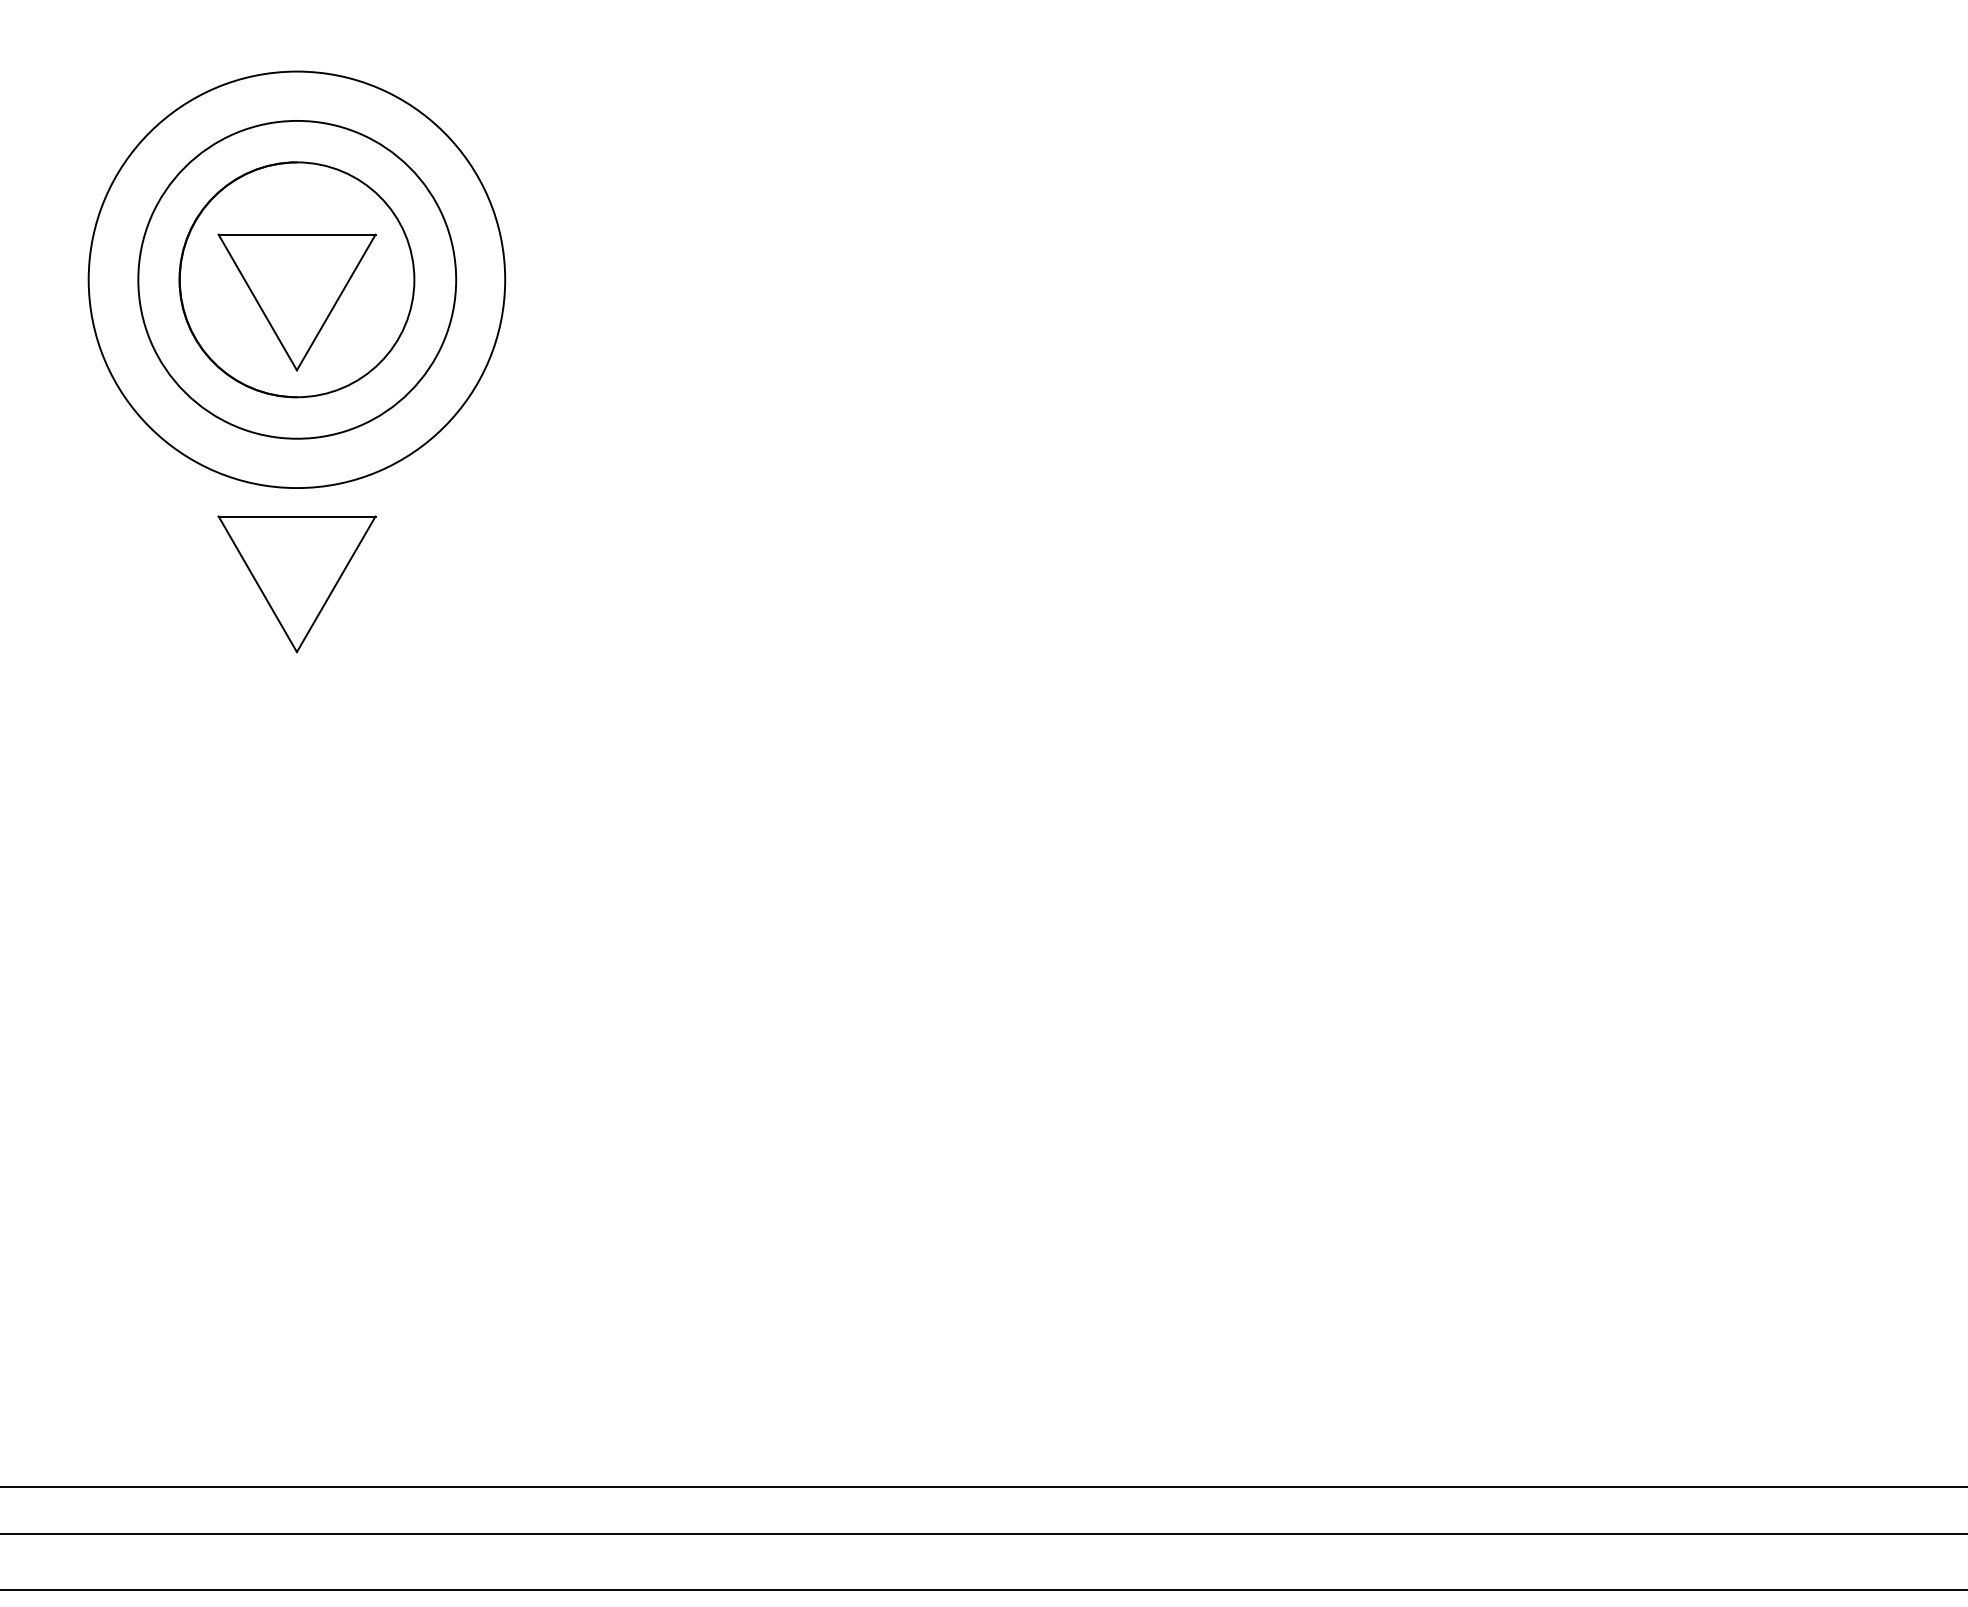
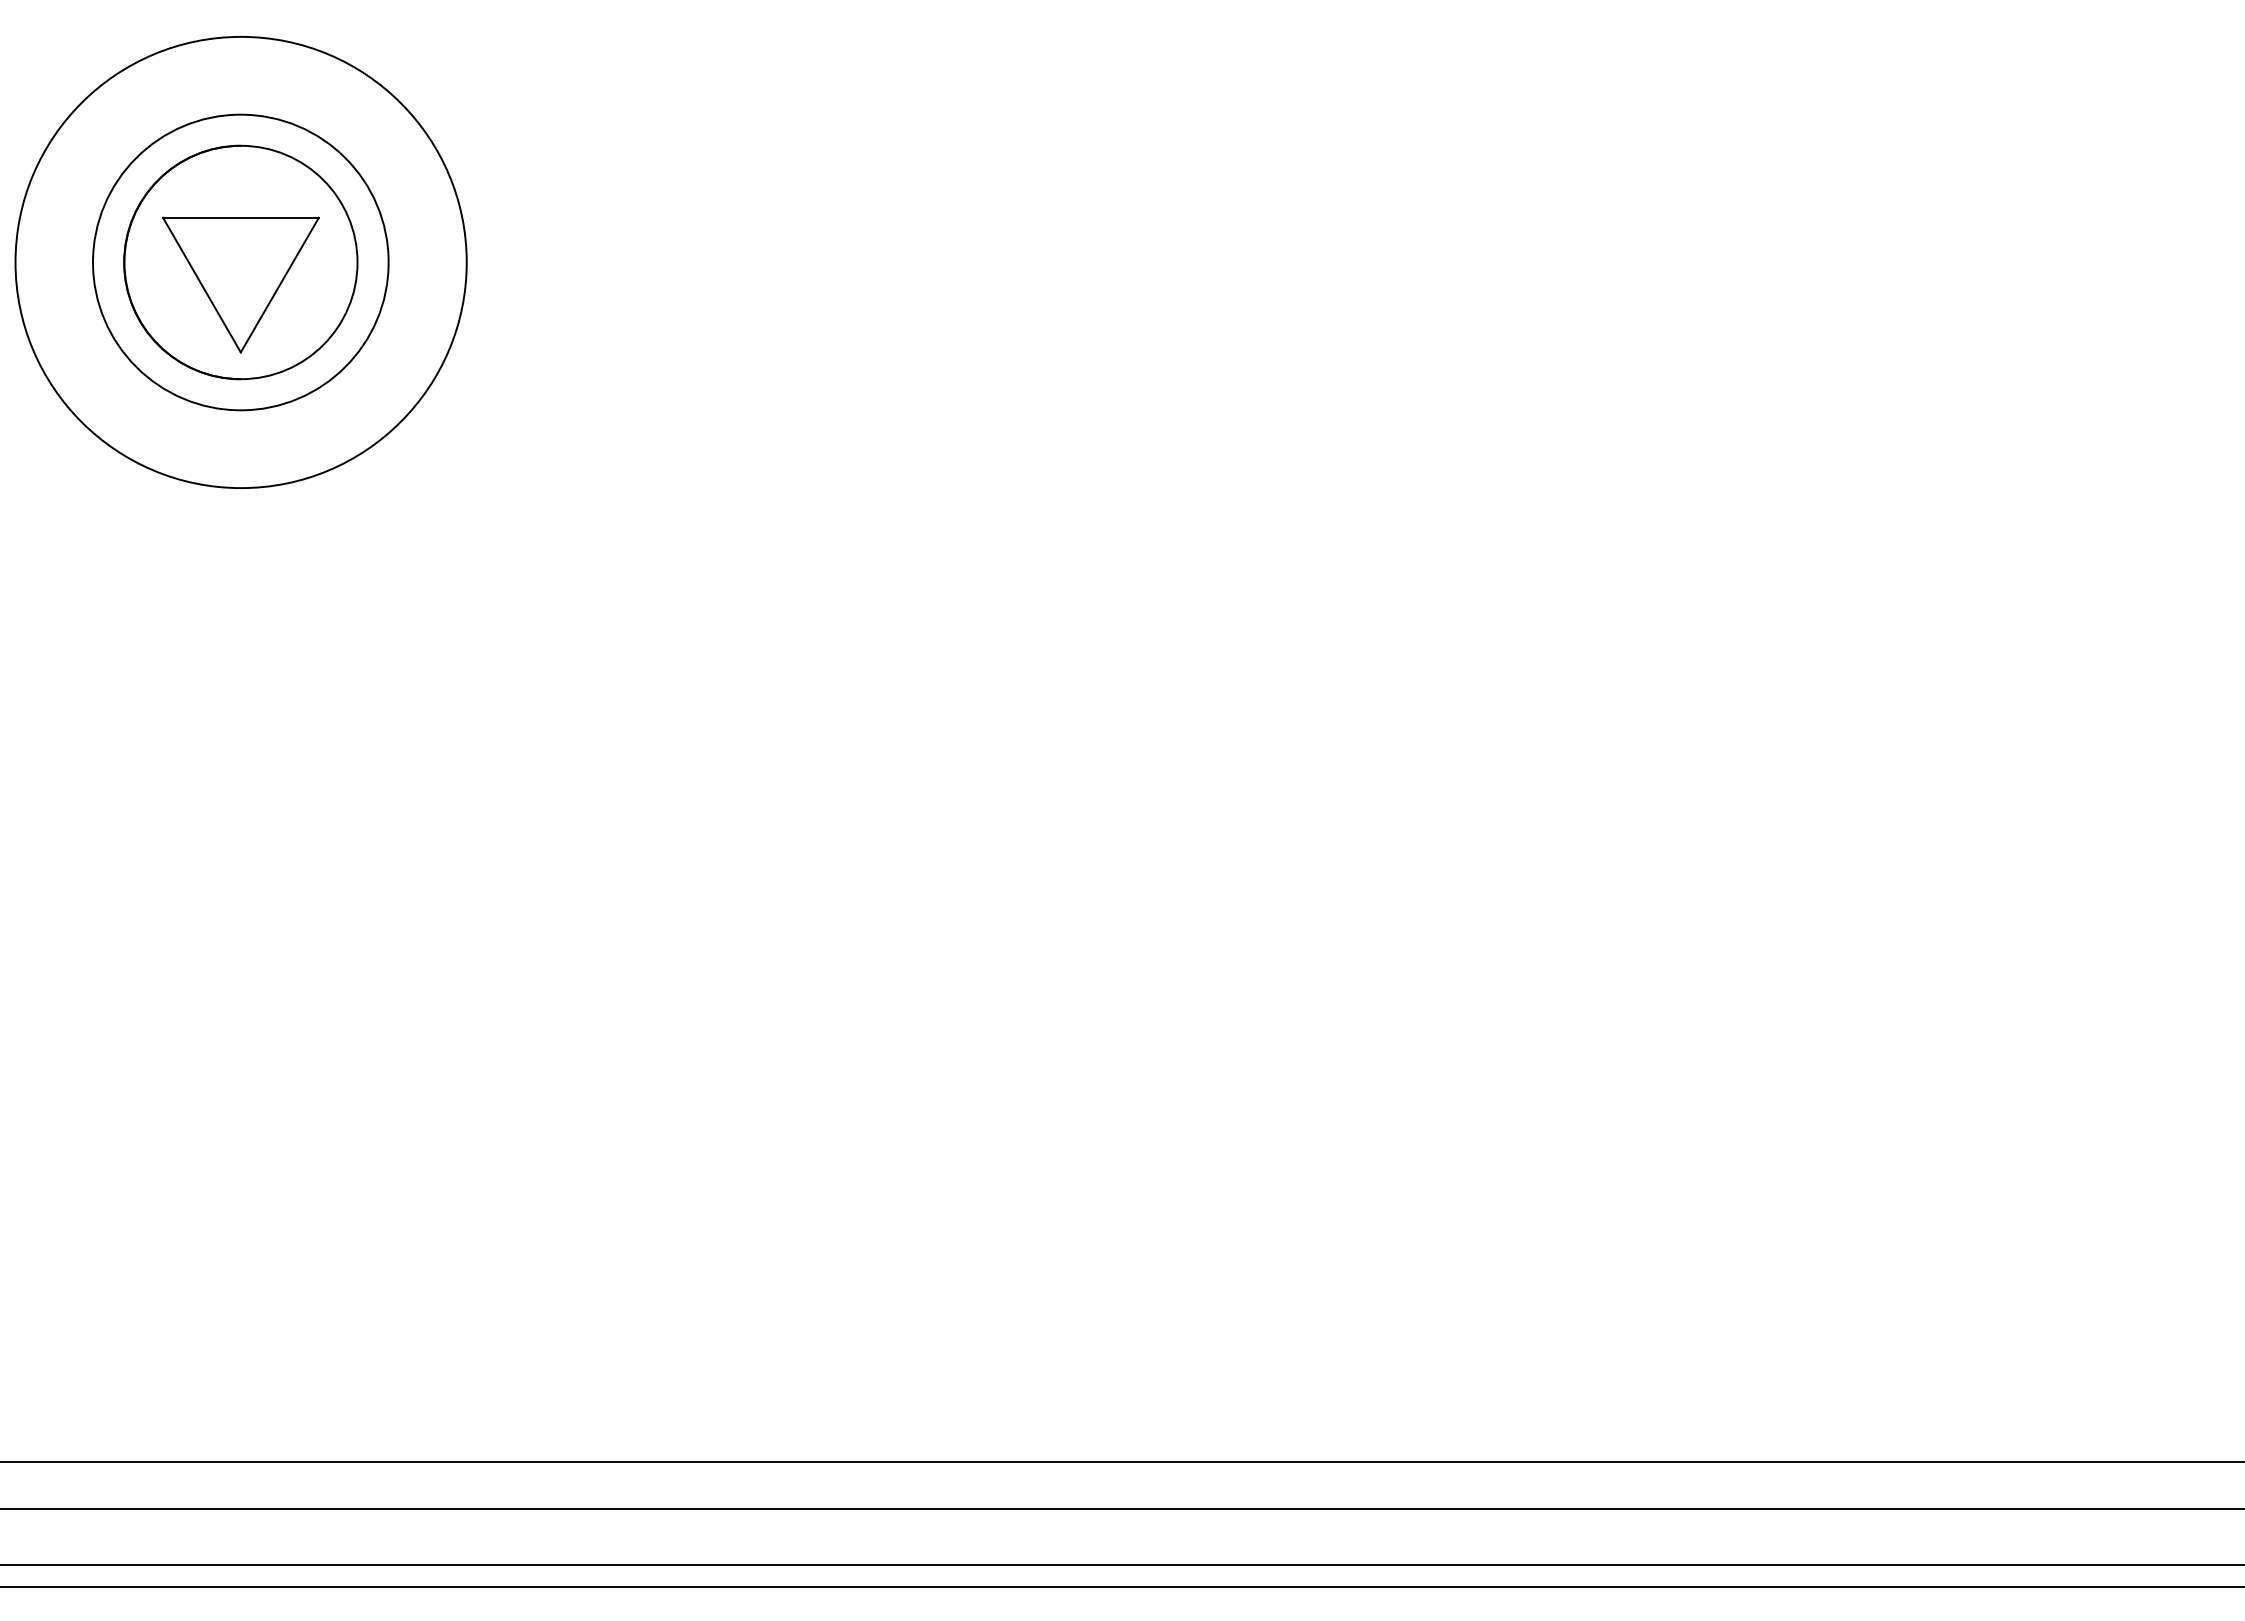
circle: (296, 279) -> (240, 262), size x0.71
circle: (296, 279) -> (240, 262), size x1.43
part: (296, 583) -> (240, 564), removed

